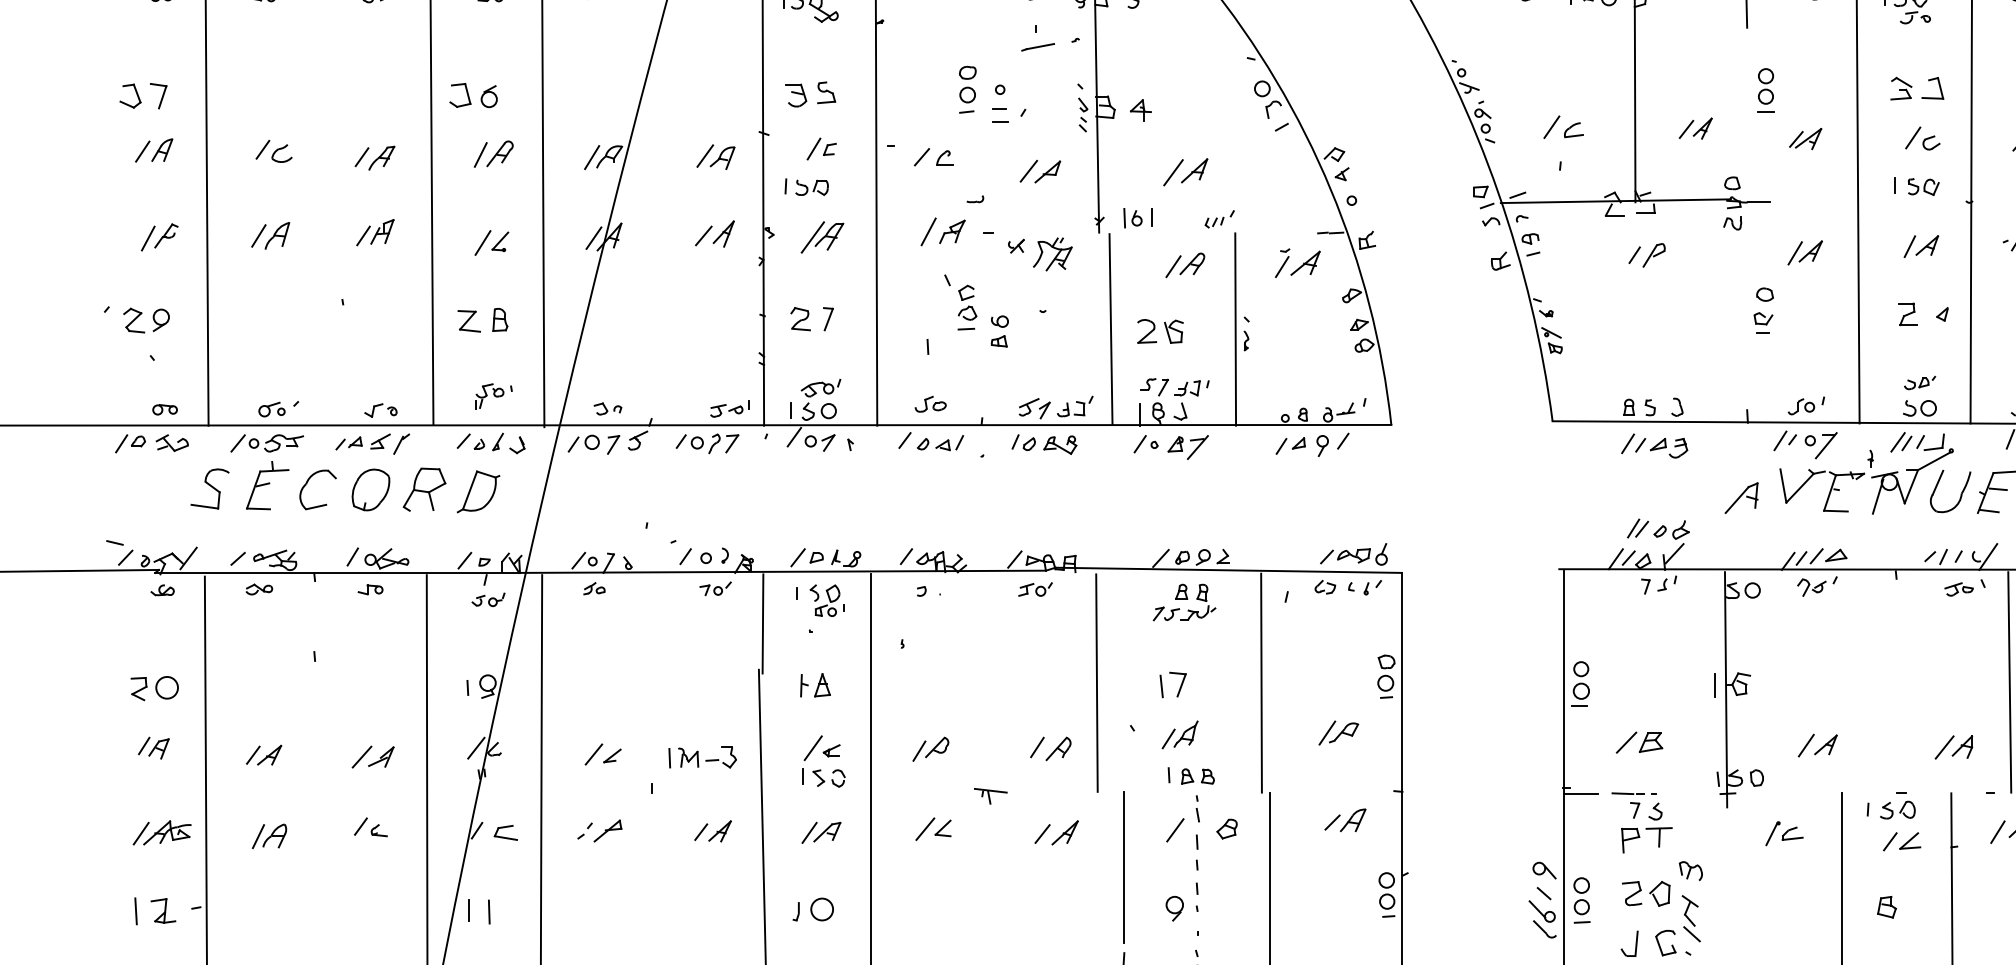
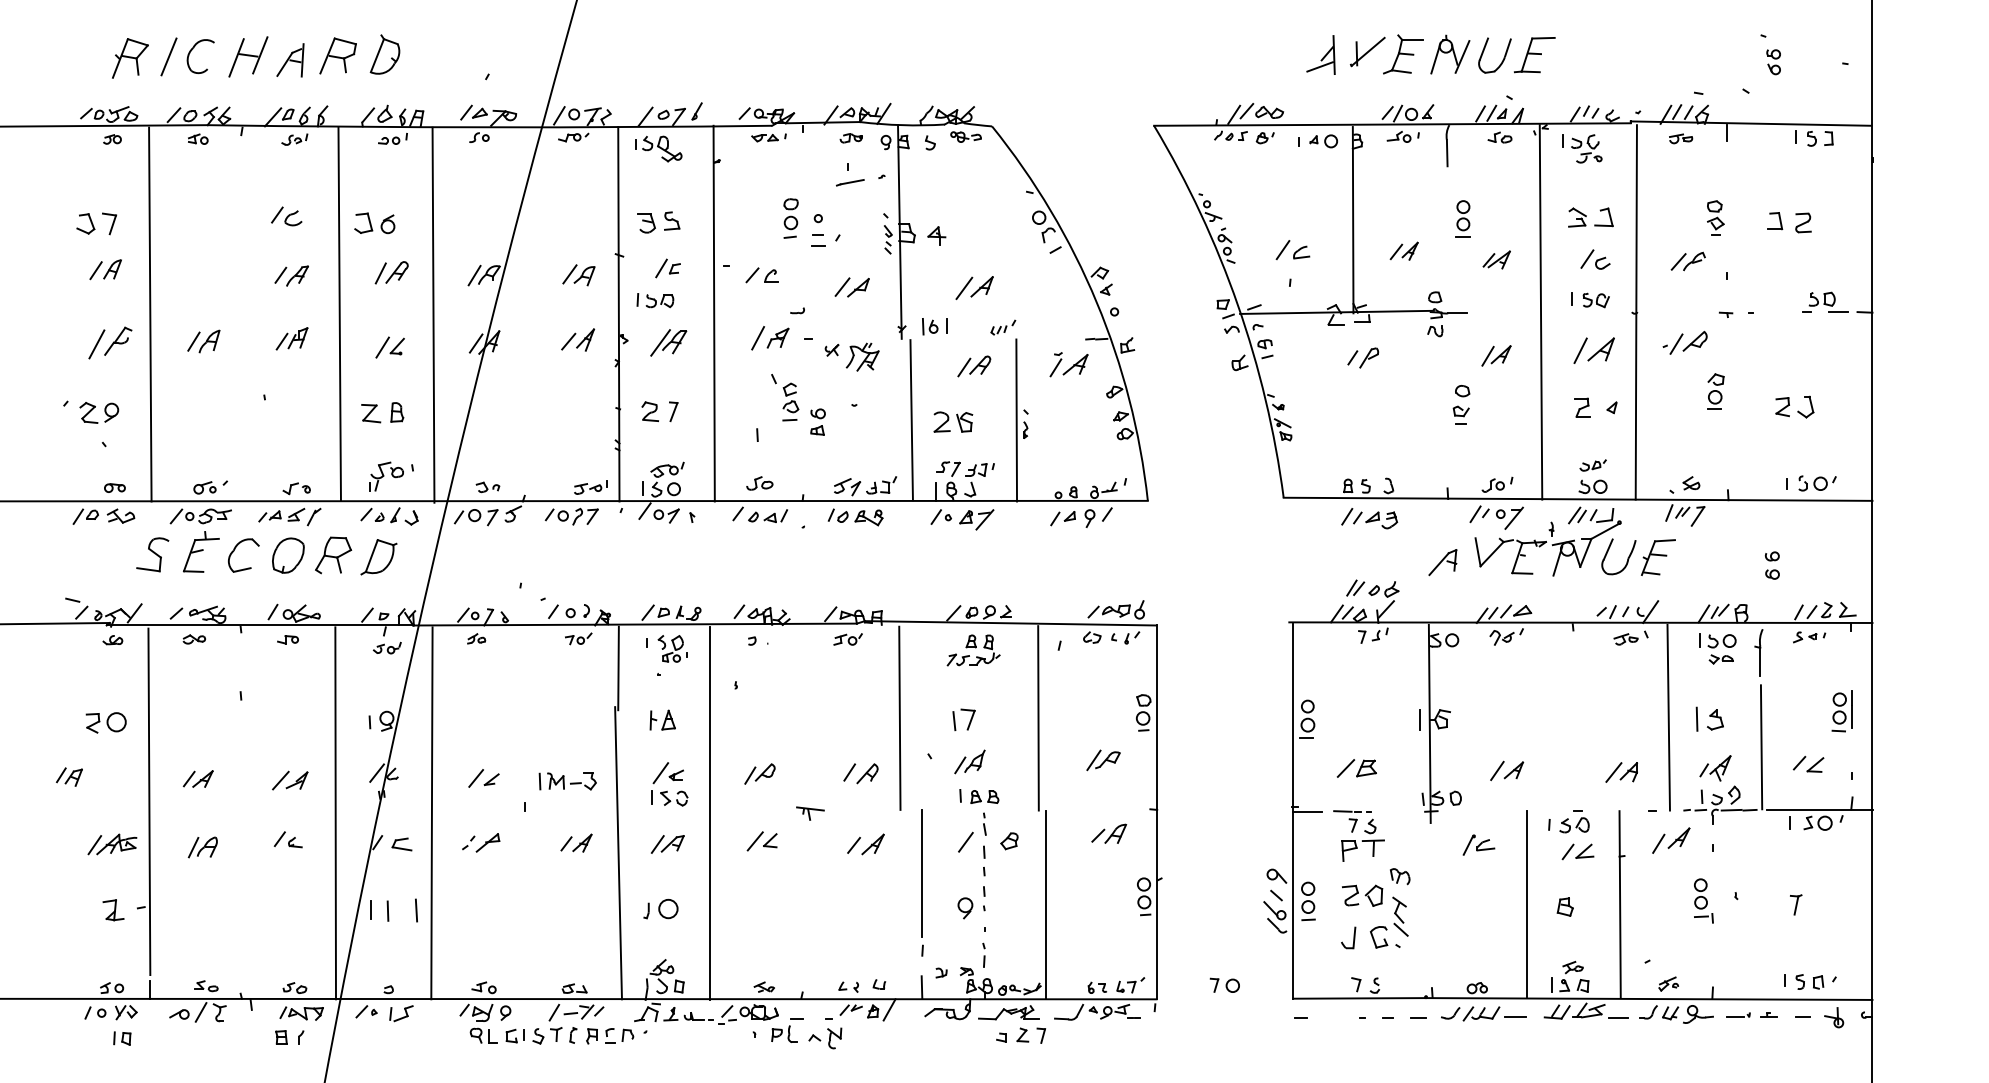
part: (273, 151) -> (286, 216), moved
part: (159, 236) -> (110, 342), size x1.4
part: (1921, 246) -> (1594, 350), size x1.4
part: (493, 396) -> (391, 476), size x1.4
part: (153, 747) -> (69, 776), moved
line: (136, 911) -> (416, 910), moved

